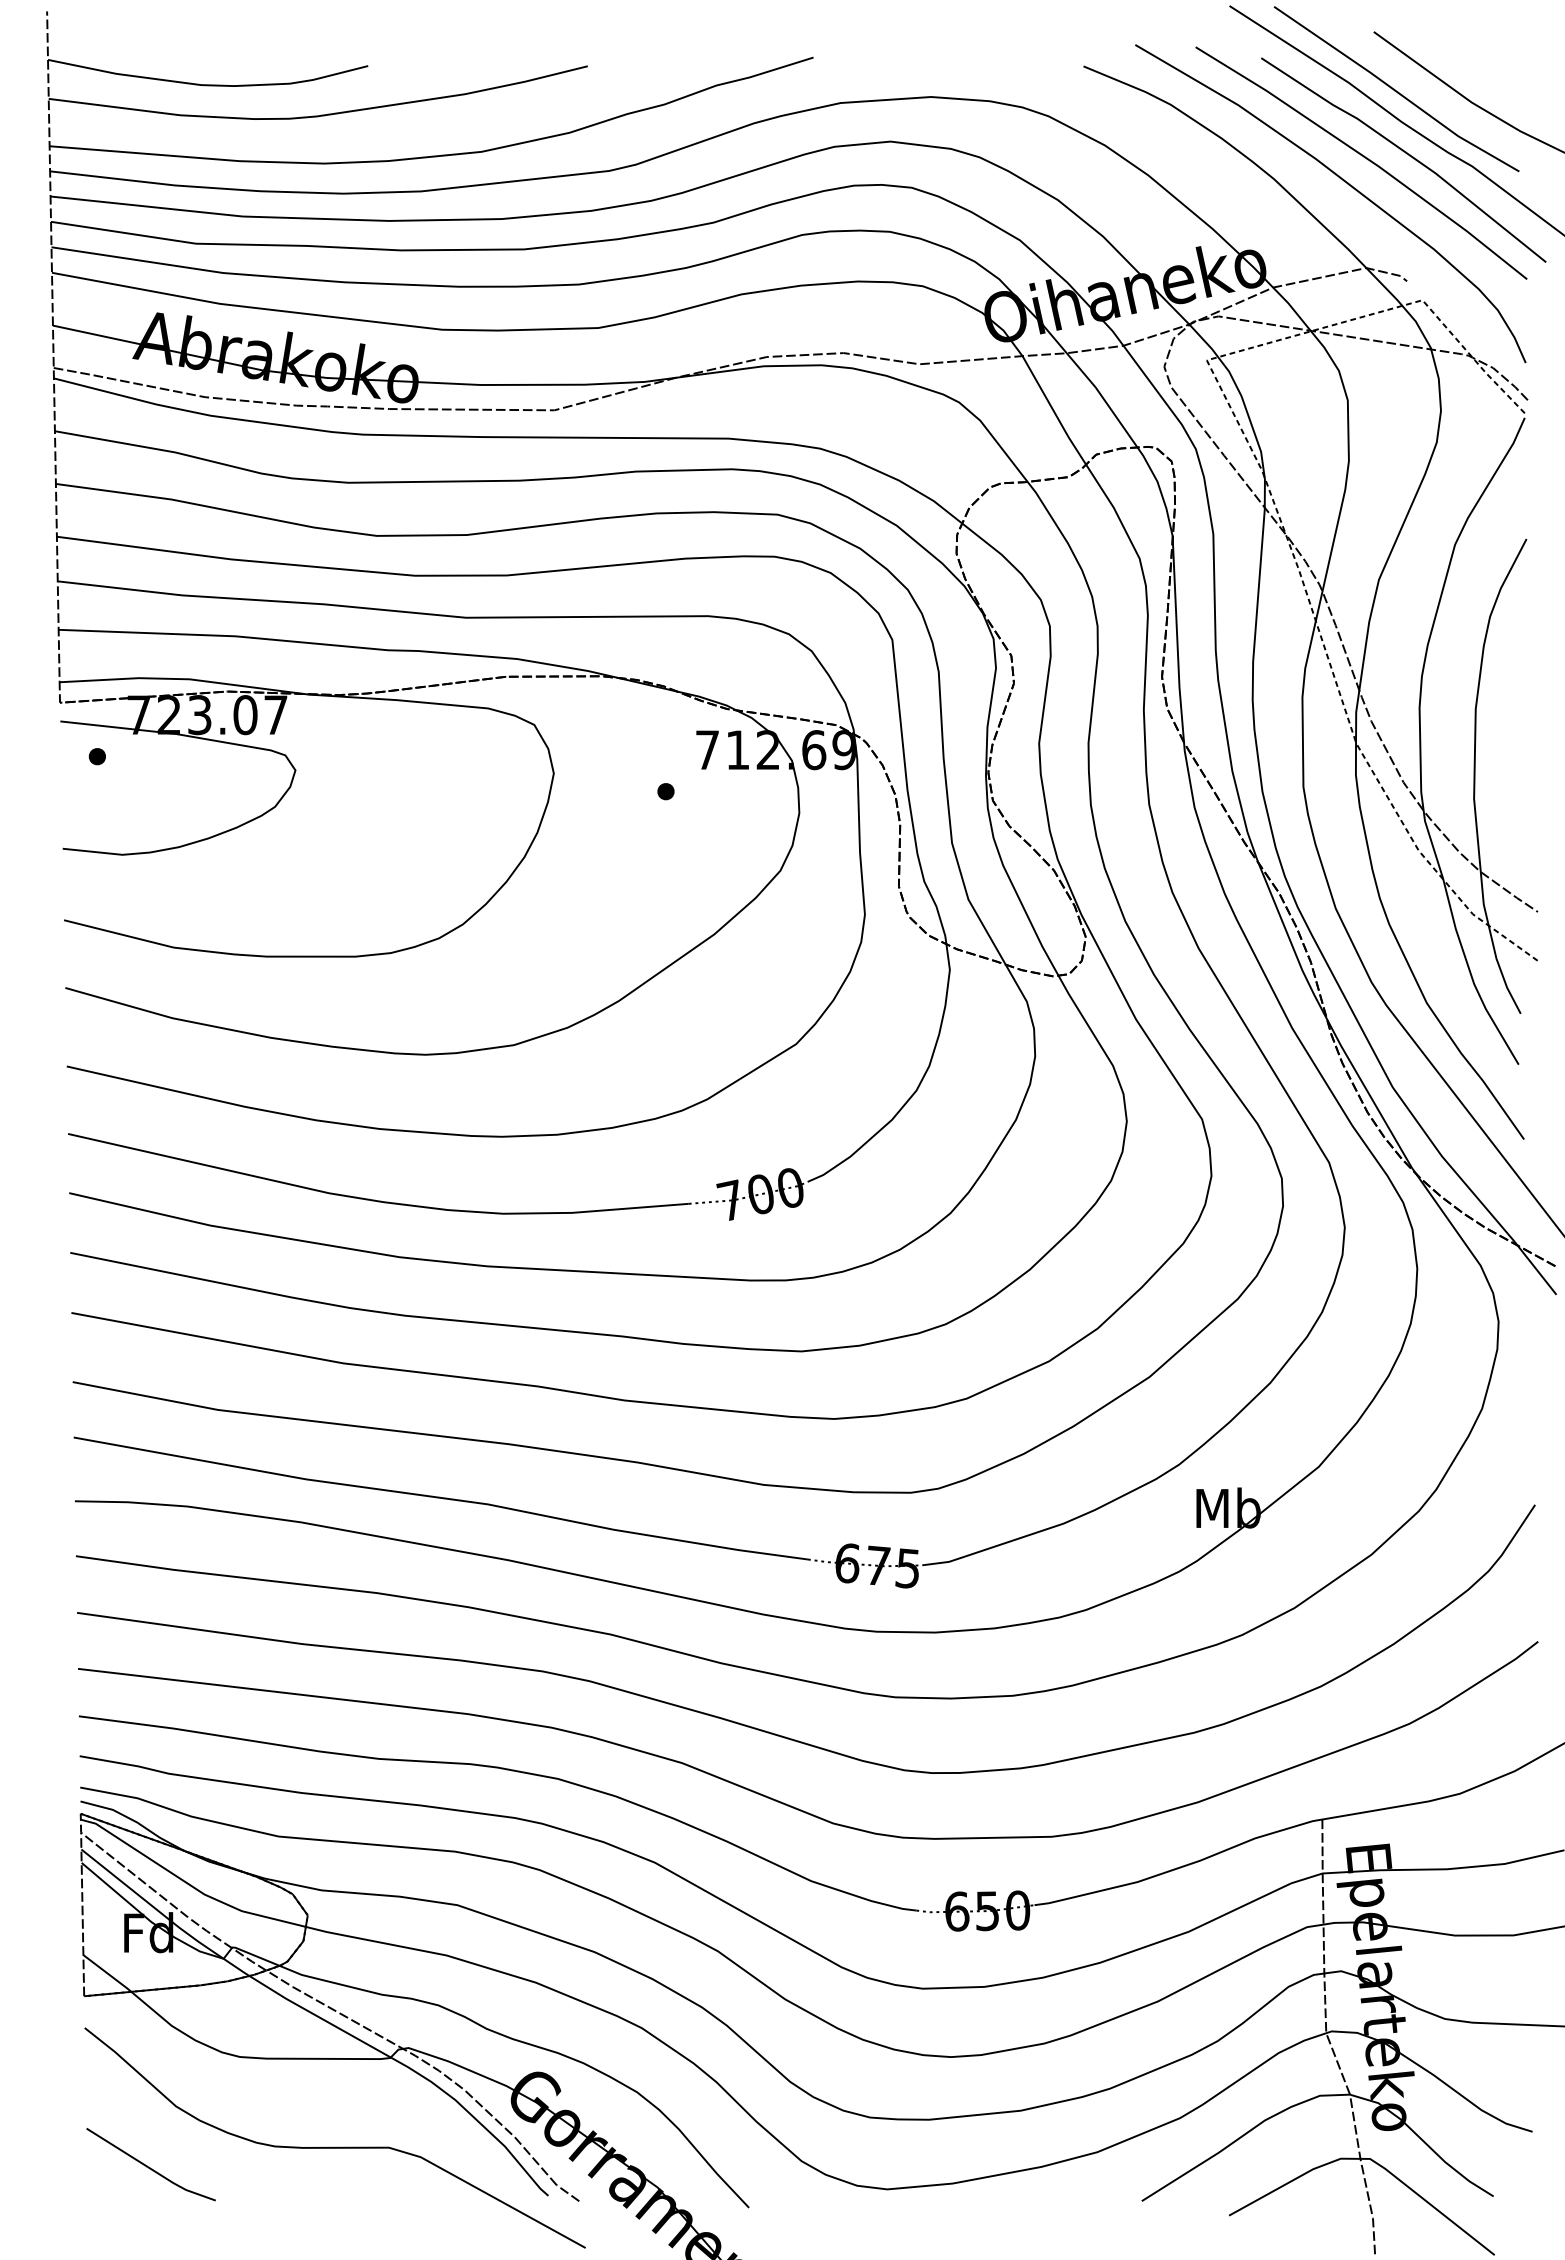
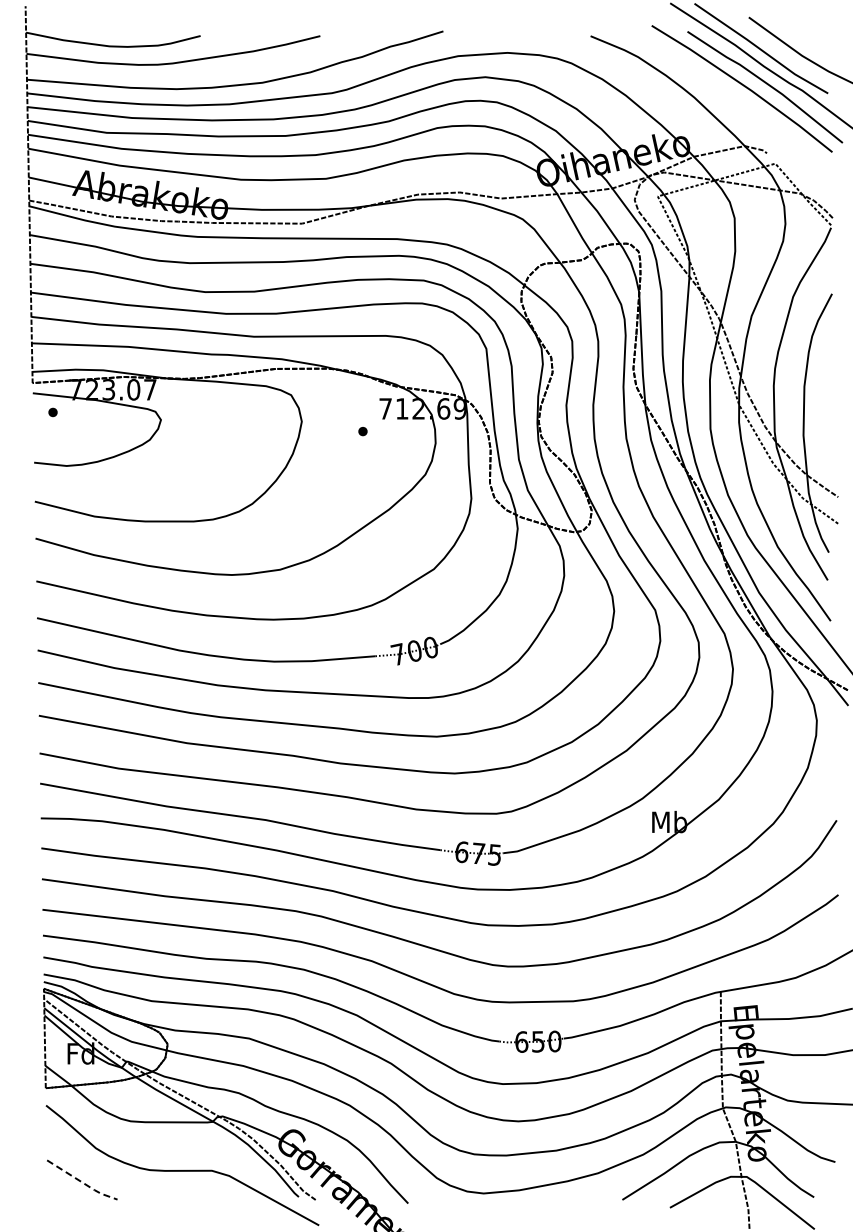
curve: (1347, 186) -> (734, 101), removed
line: (151, 2169) -> (82, 1182), solid -> dashed

